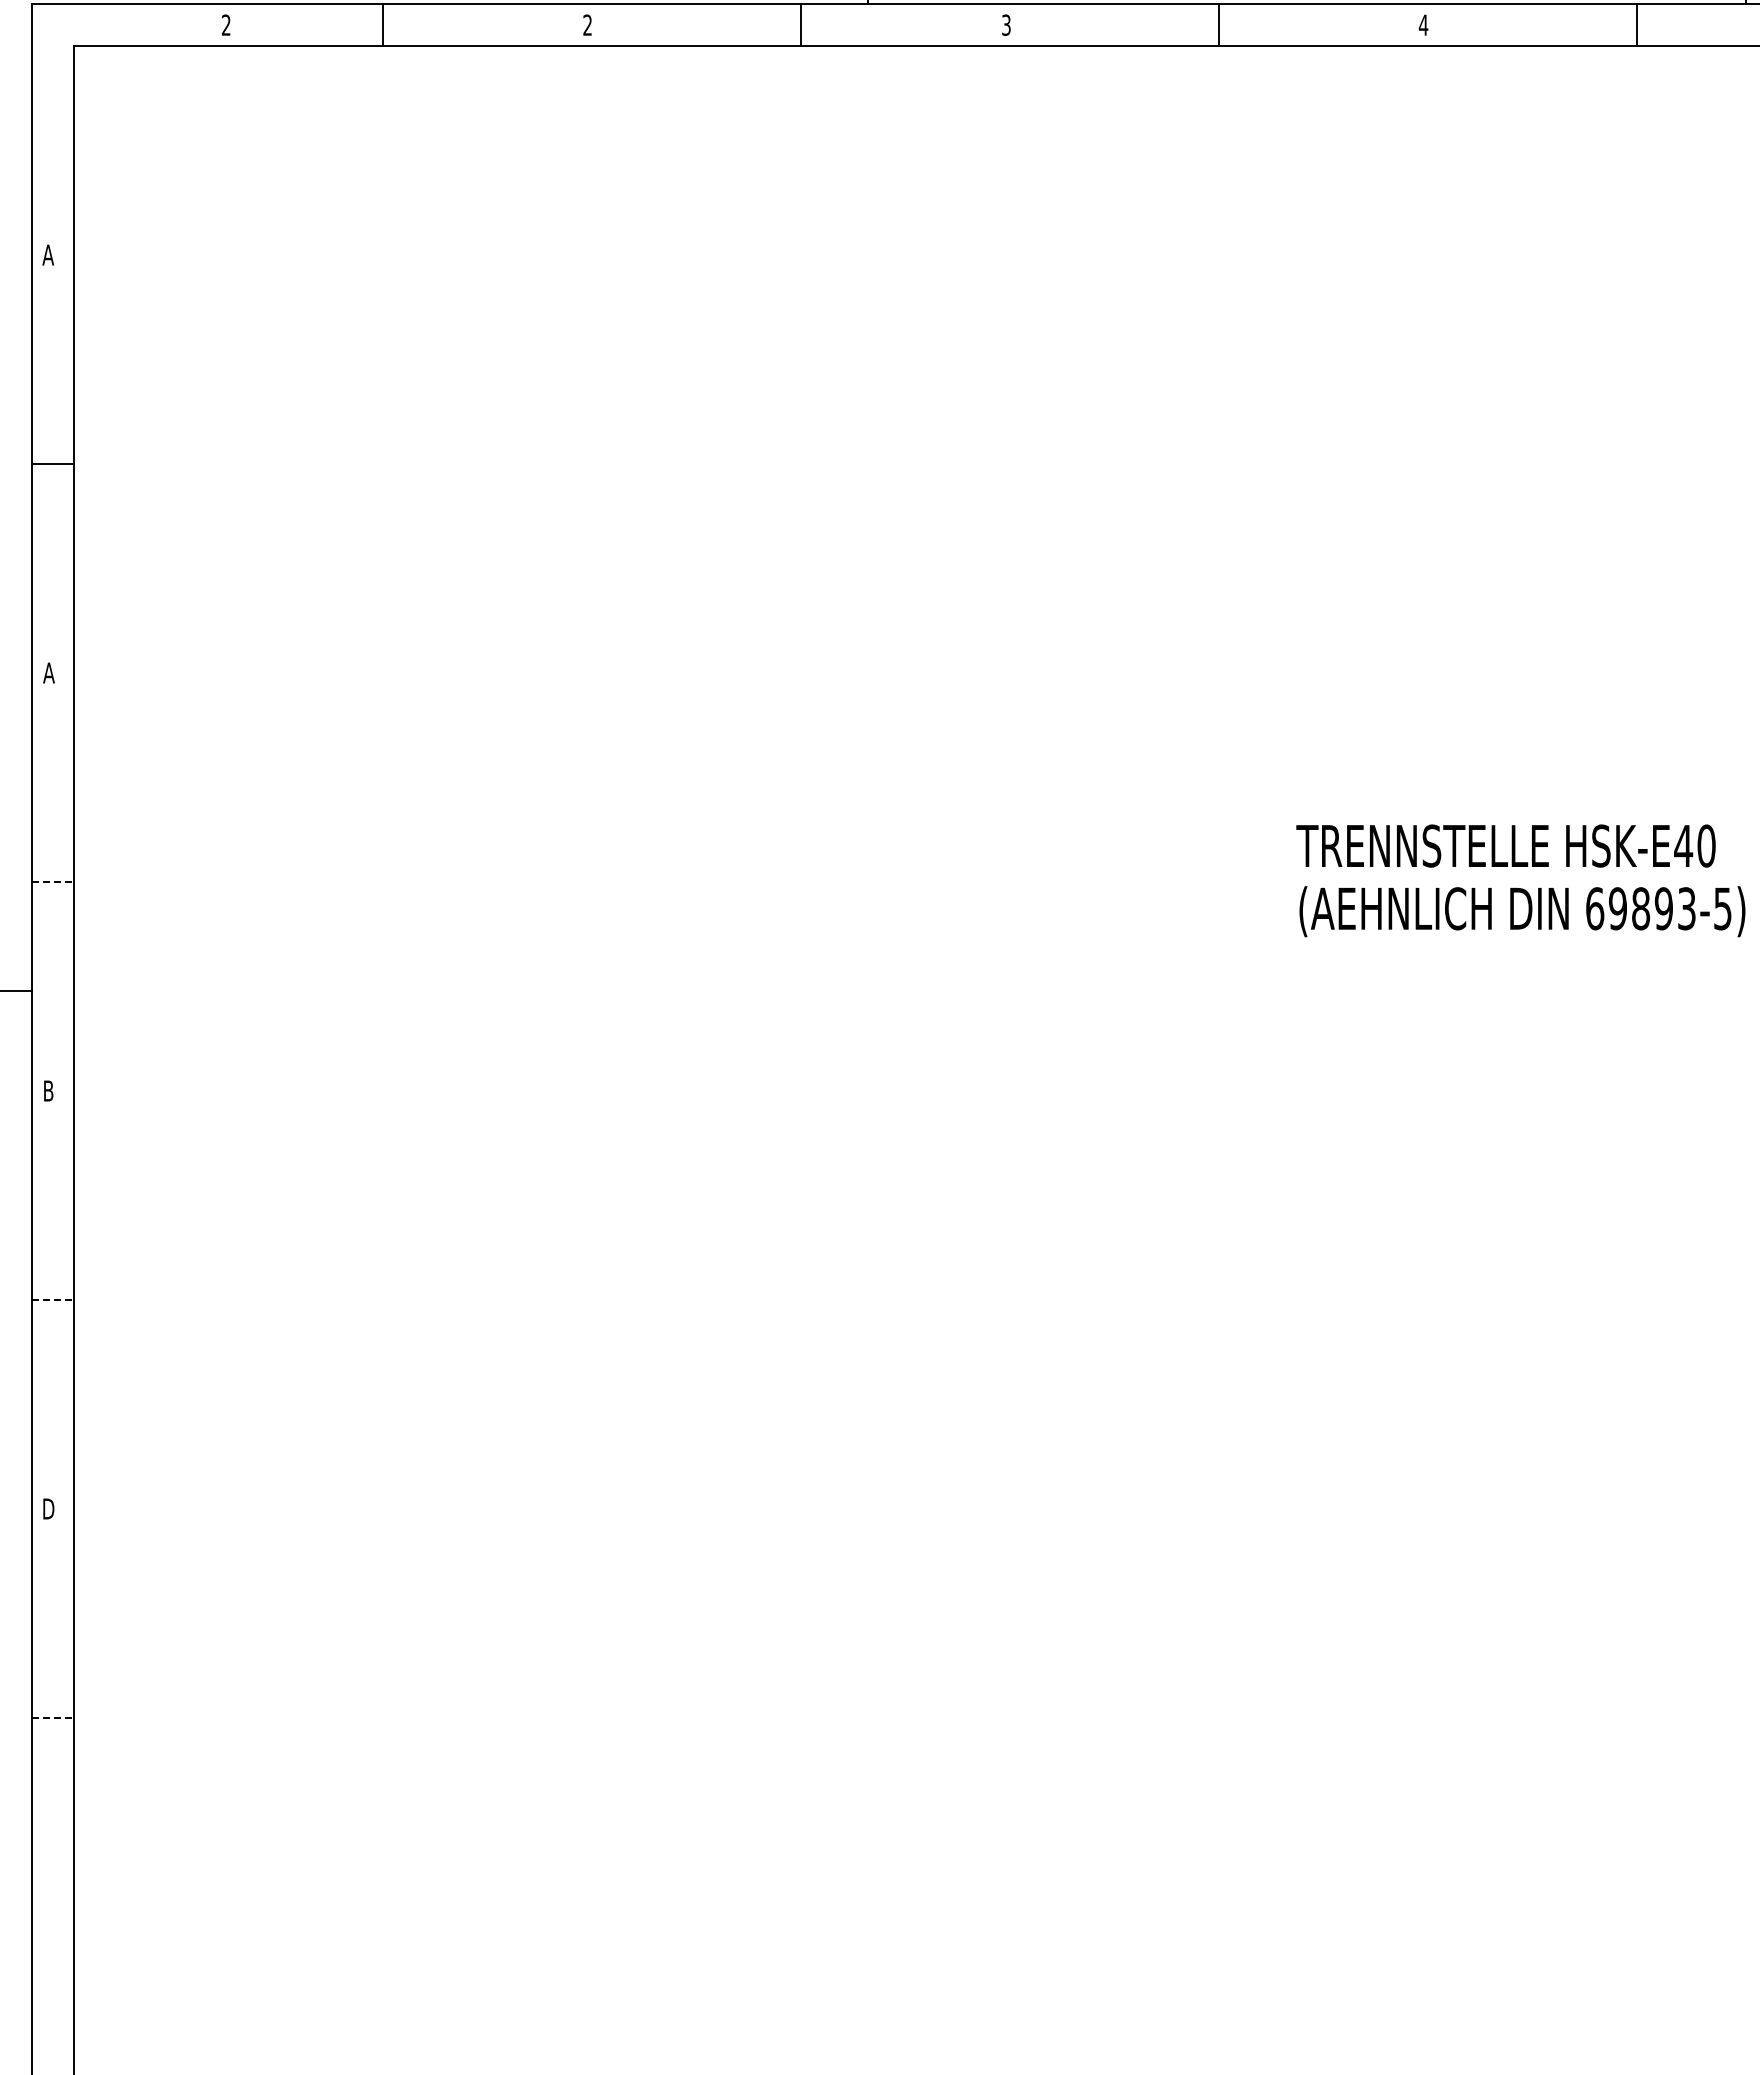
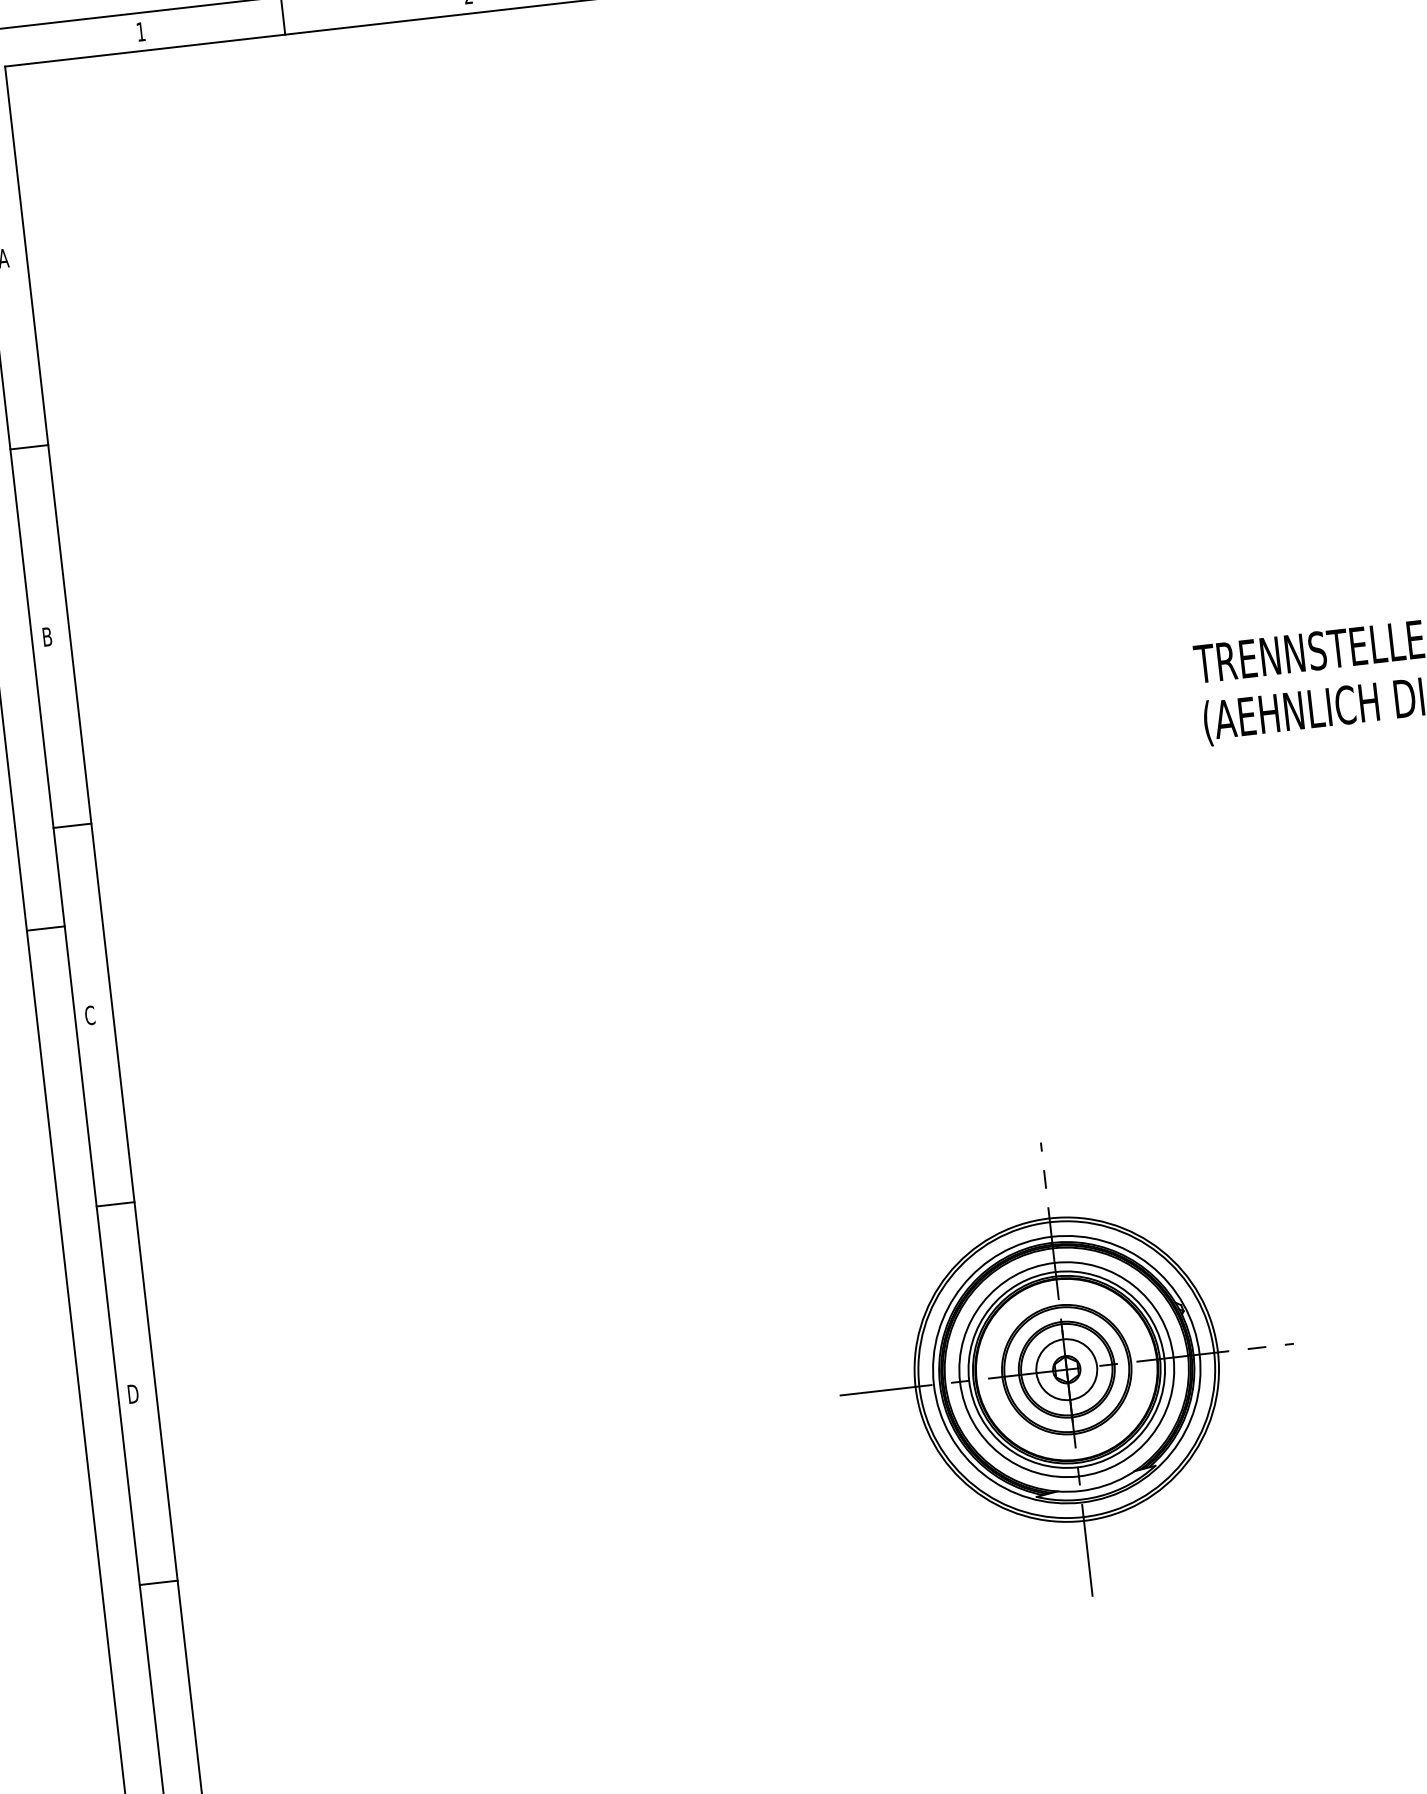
text: (226, 24) -> (141, 31), 2 -> 1
text: (48, 672) -> (46, 636), A -> B
line: (53, 882) -> (72, 826), dashed -> solid
text: (48, 1090) -> (89, 1015), B -> C
line: (53, 1300) -> (116, 1204), dashed -> solid
part: (1069, 1598) -> (1066, 1369), added
line: (53, 1718) -> (159, 1583), dashed -> solid

